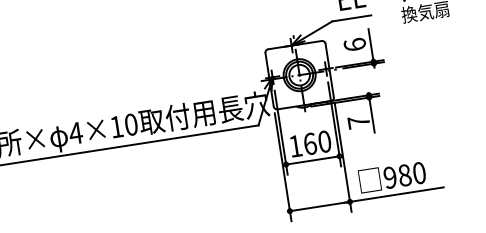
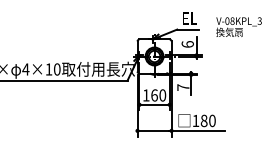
text: (389, 177) -> (195, 120), 980 -> 180

